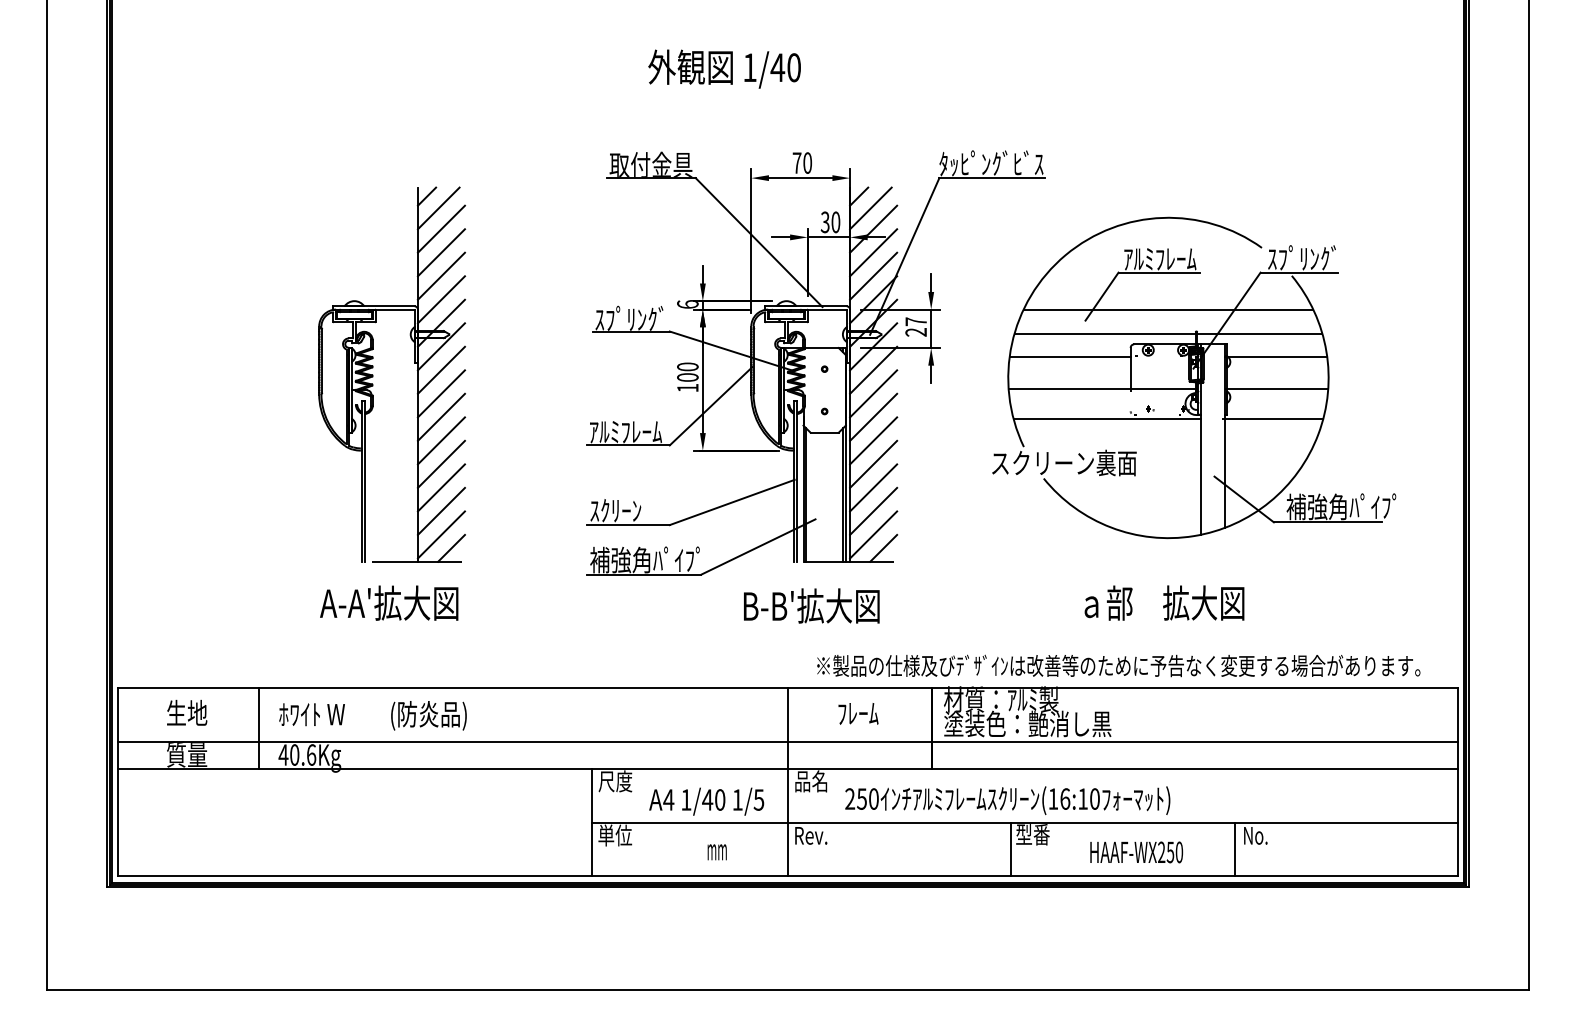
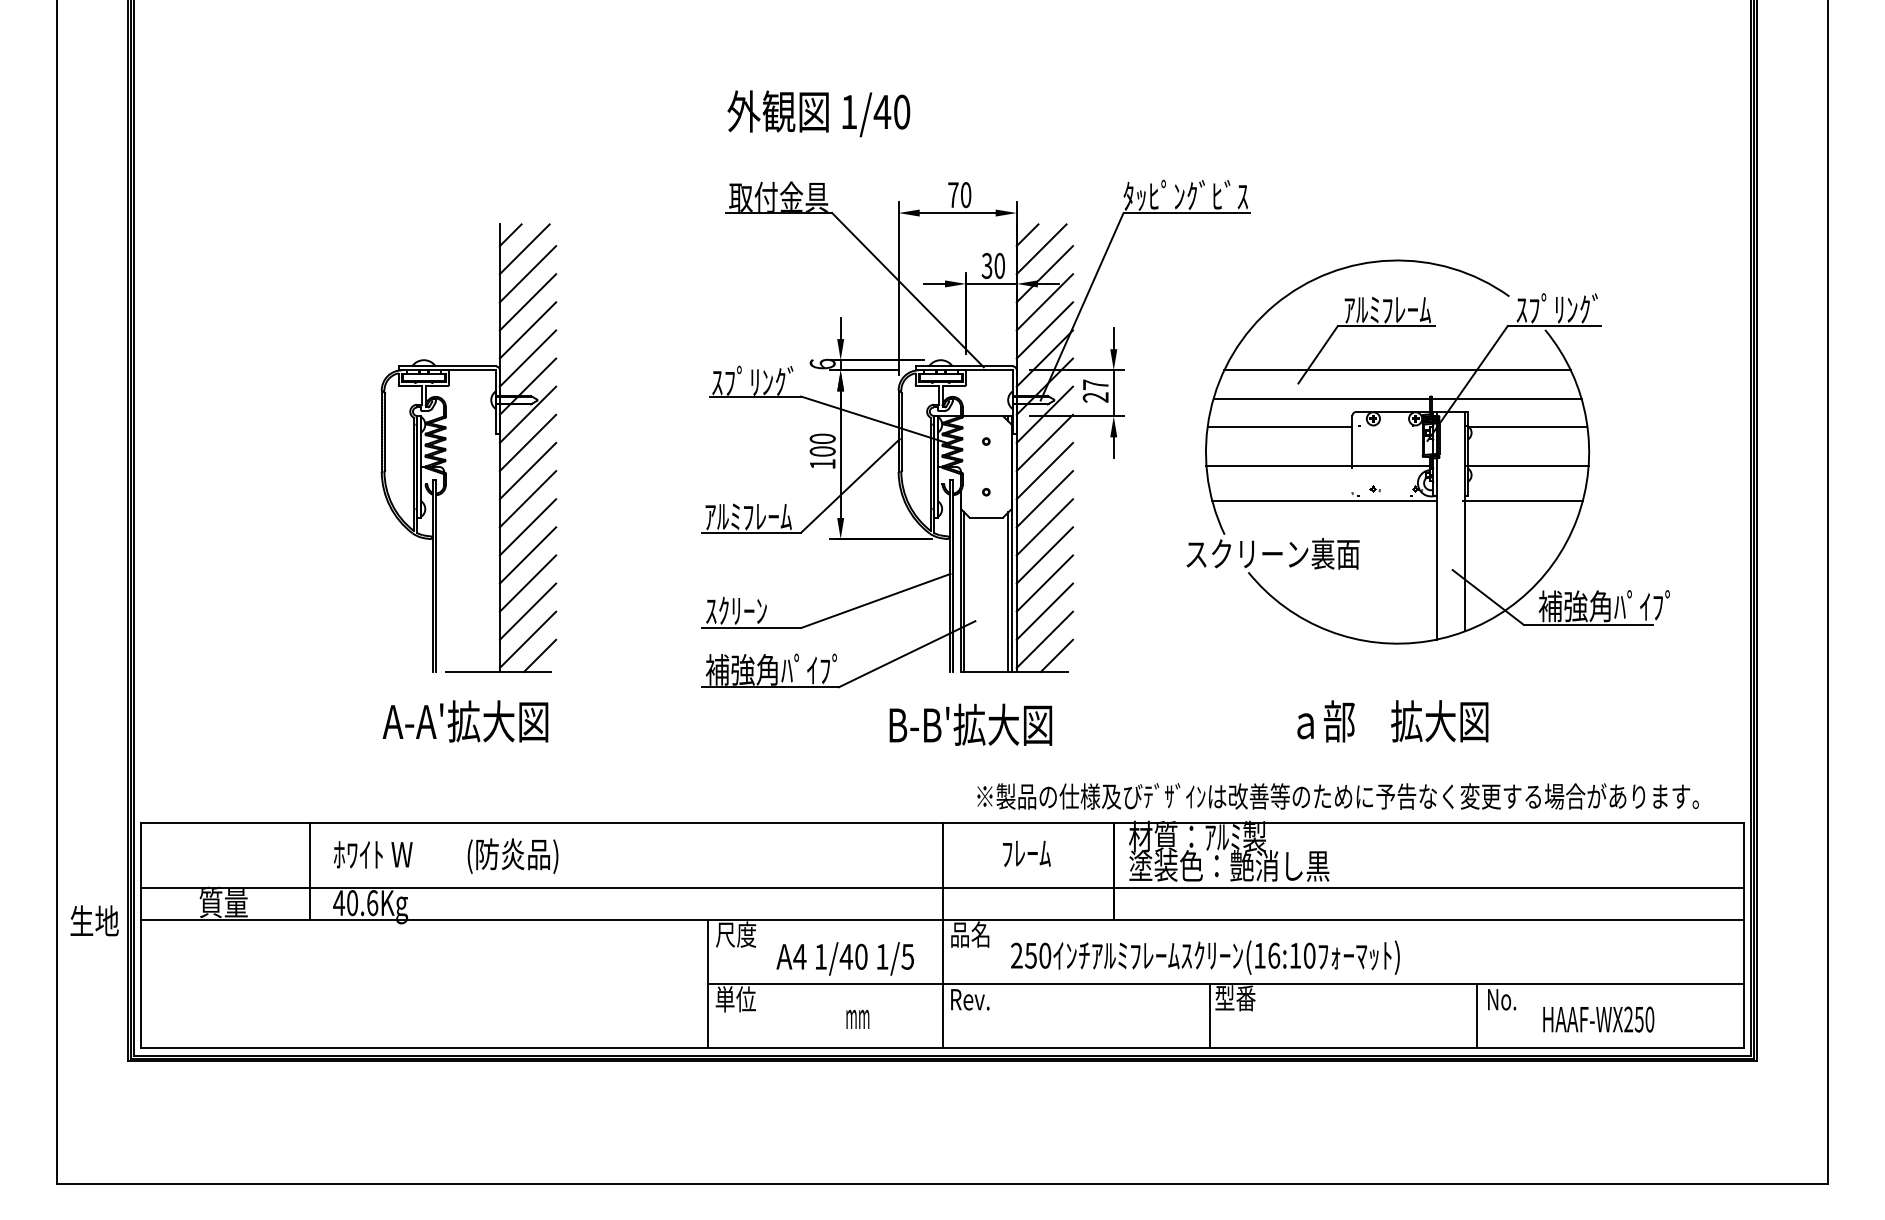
text: (724, 68) -> (818, 113), moved
text: (187, 712) -> (95, 920), moved
text: (1136, 852) -> (1598, 1019), moved

